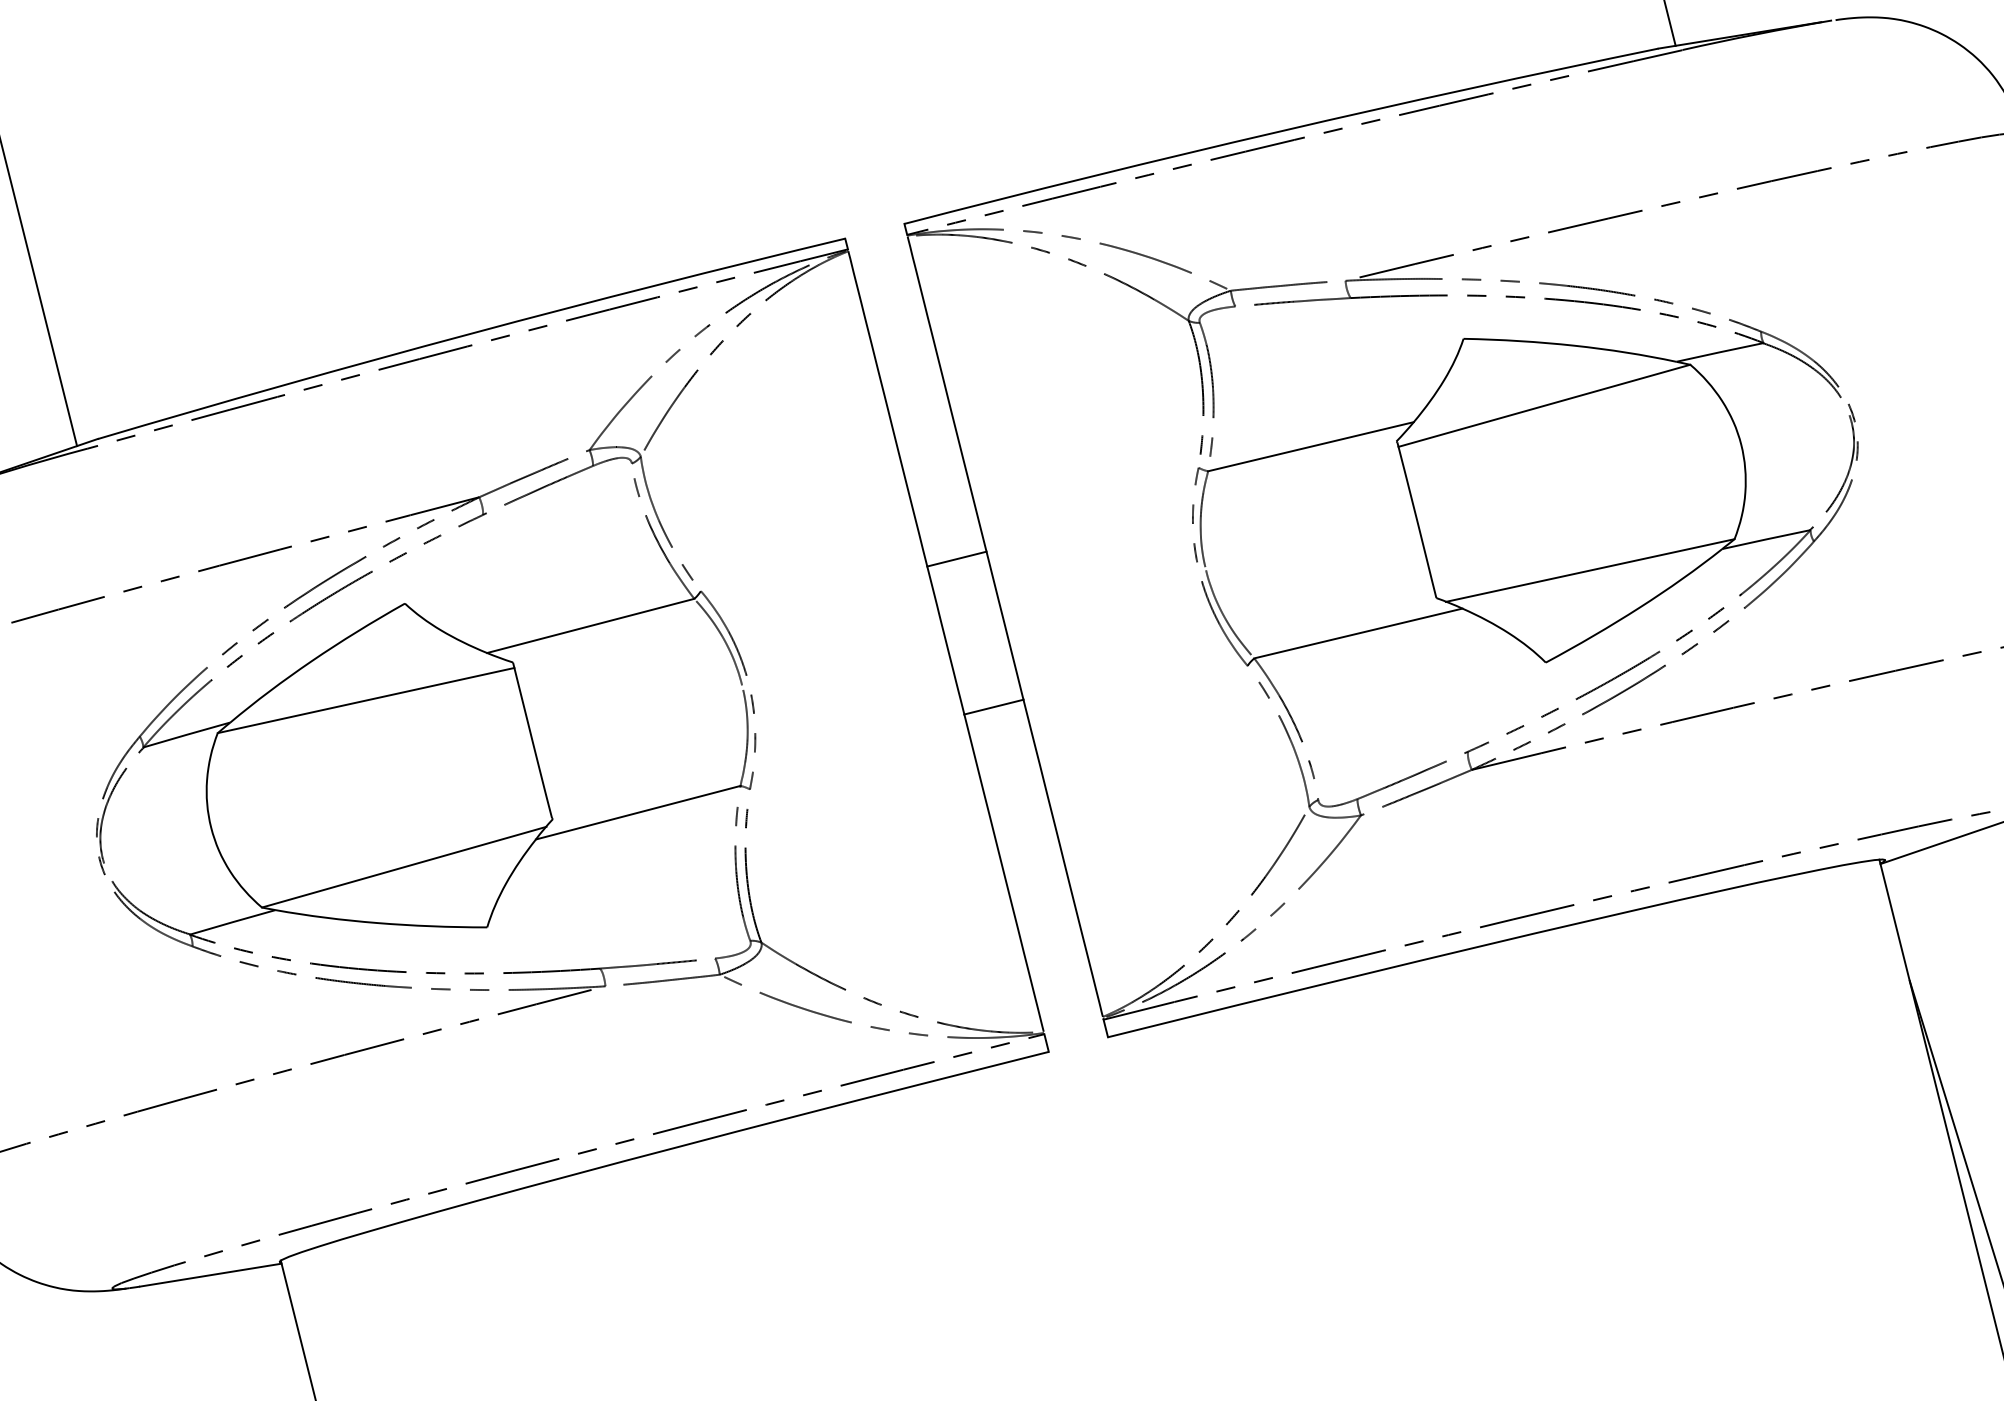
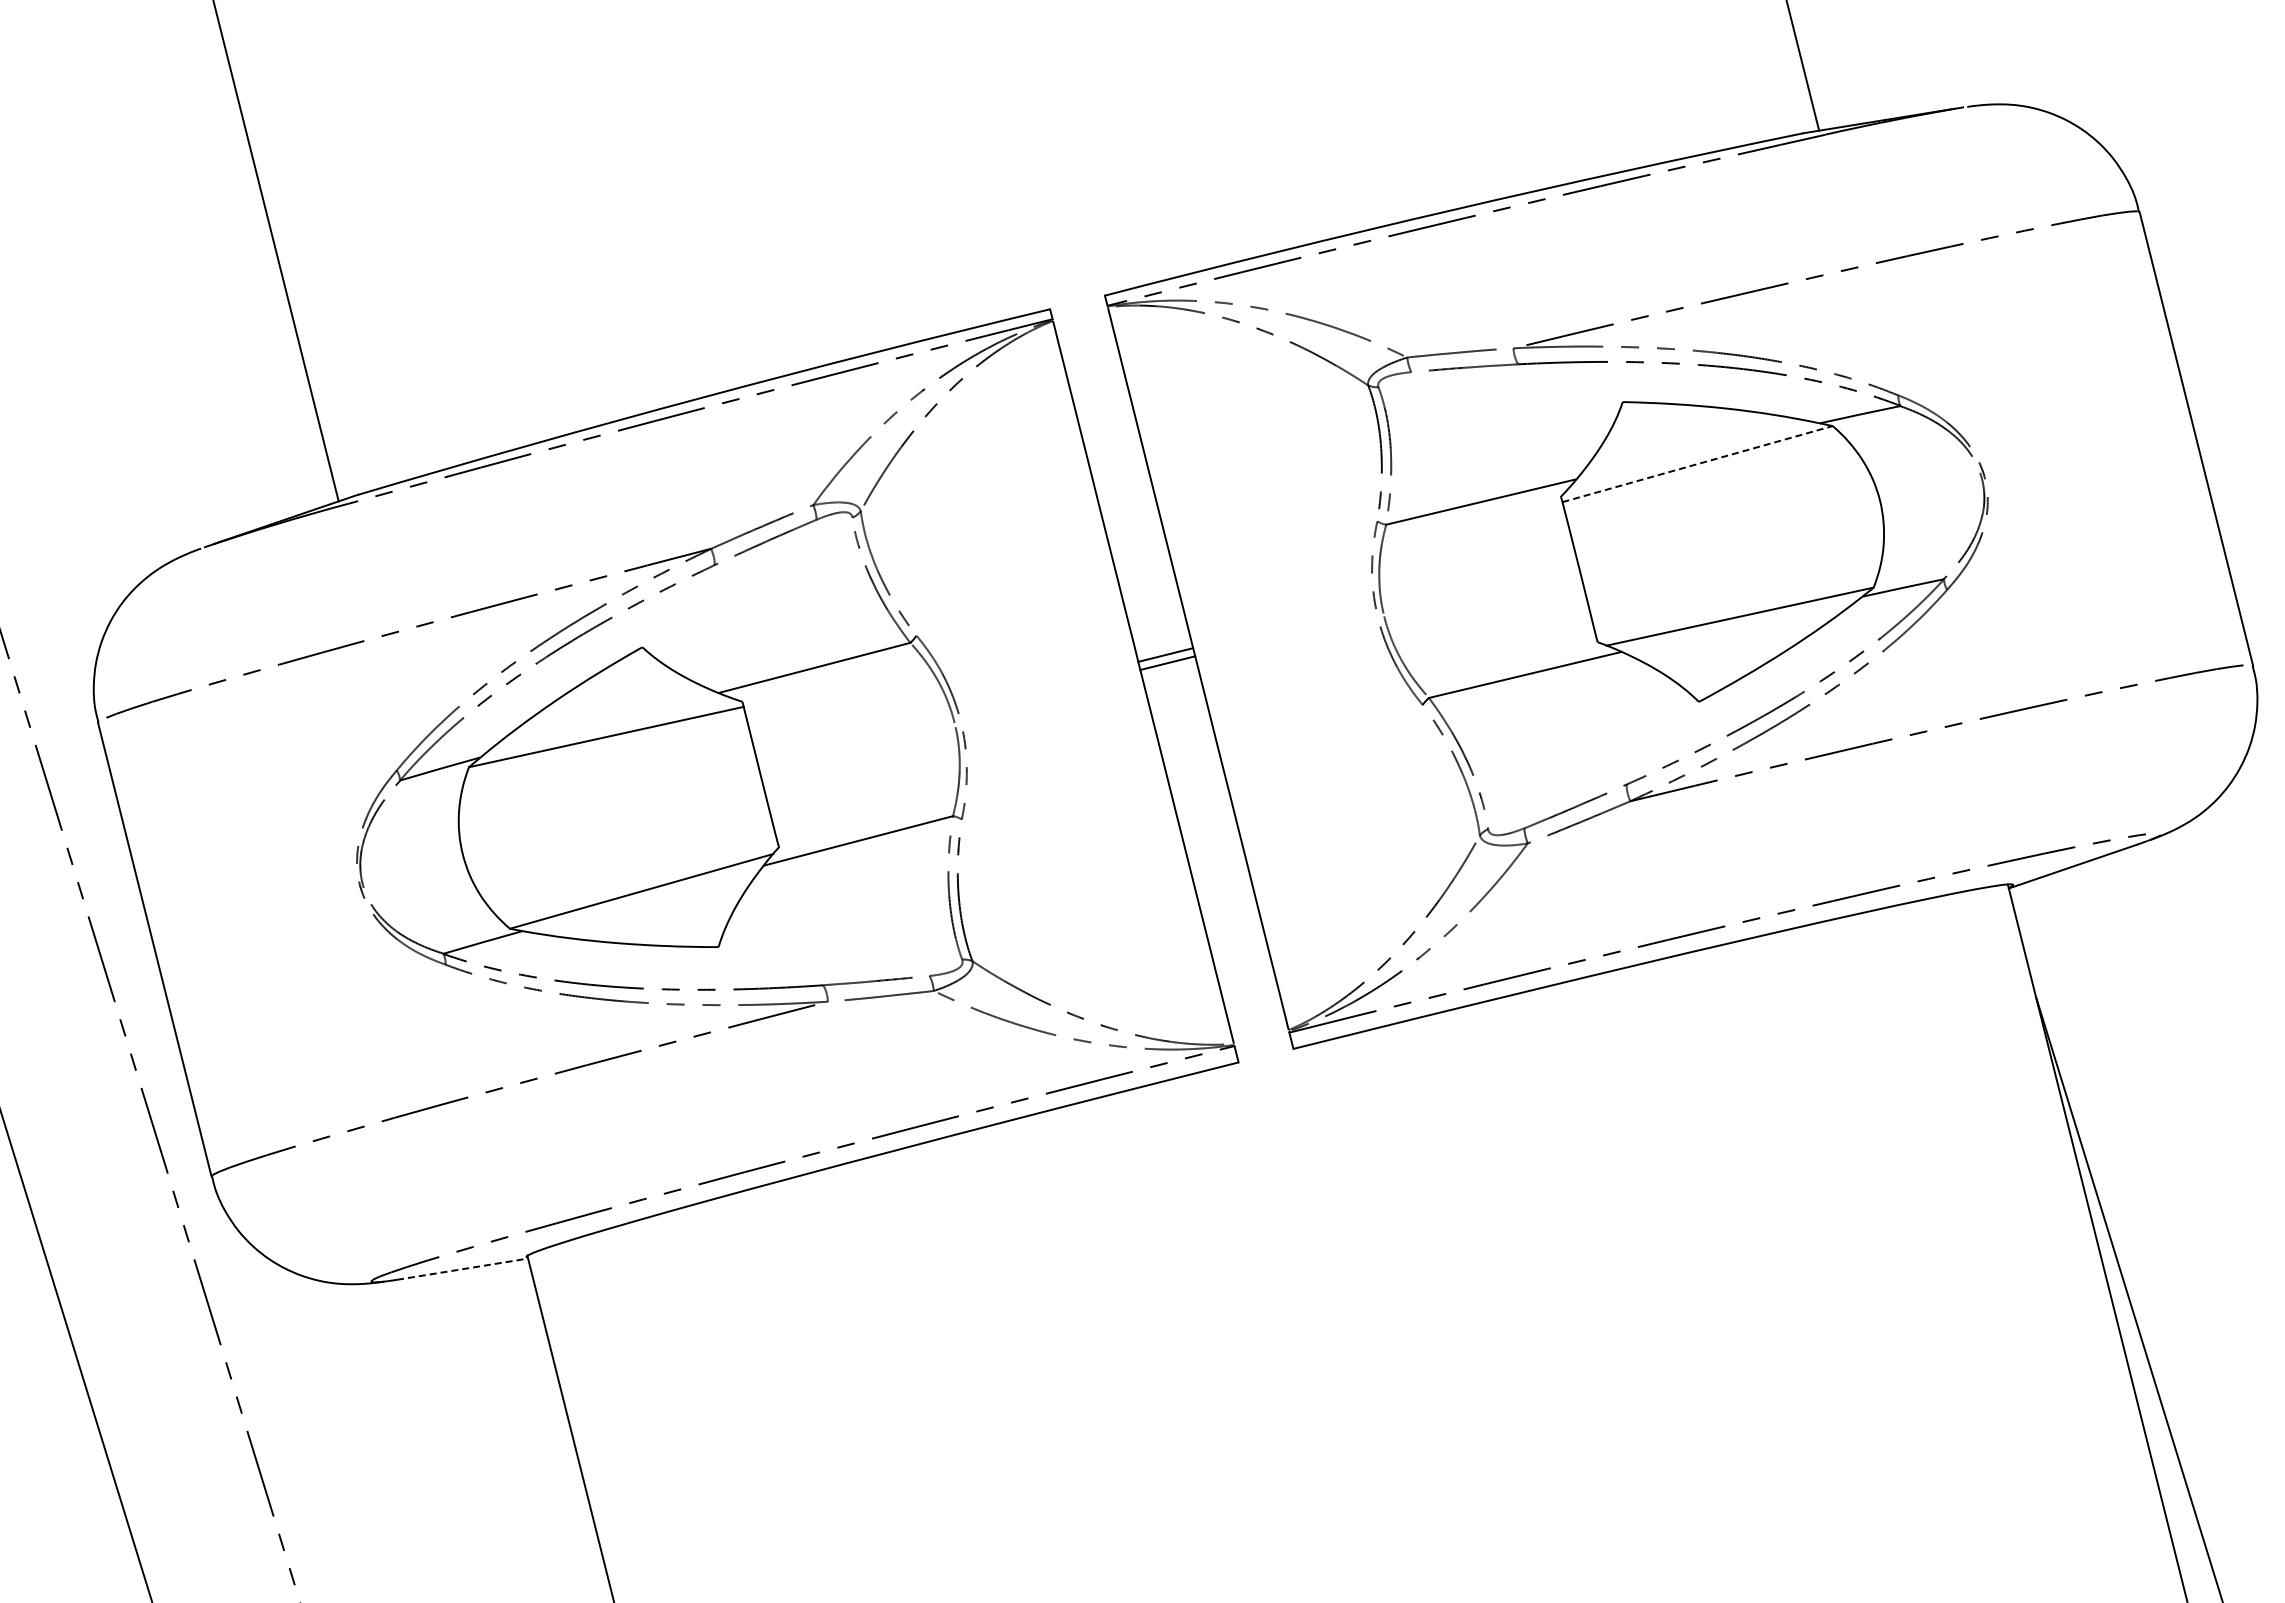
line: (1545, 405) -> (1698, 463), solid -> dashed
line: (956, 558) -> (1165, 654), moved
line: (993, 706) -> (1167, 662), moved
line: (211, 1275) -> (463, 1269), solid -> dashed

